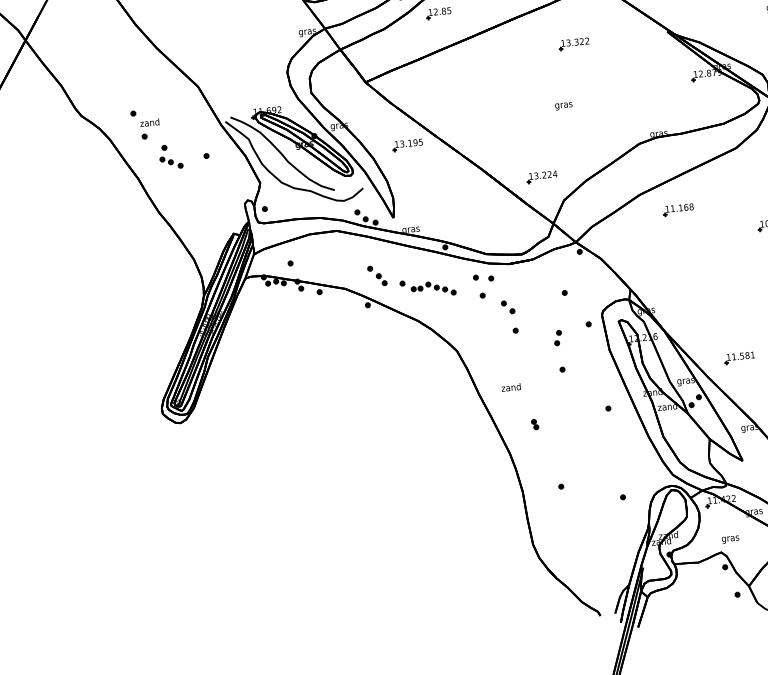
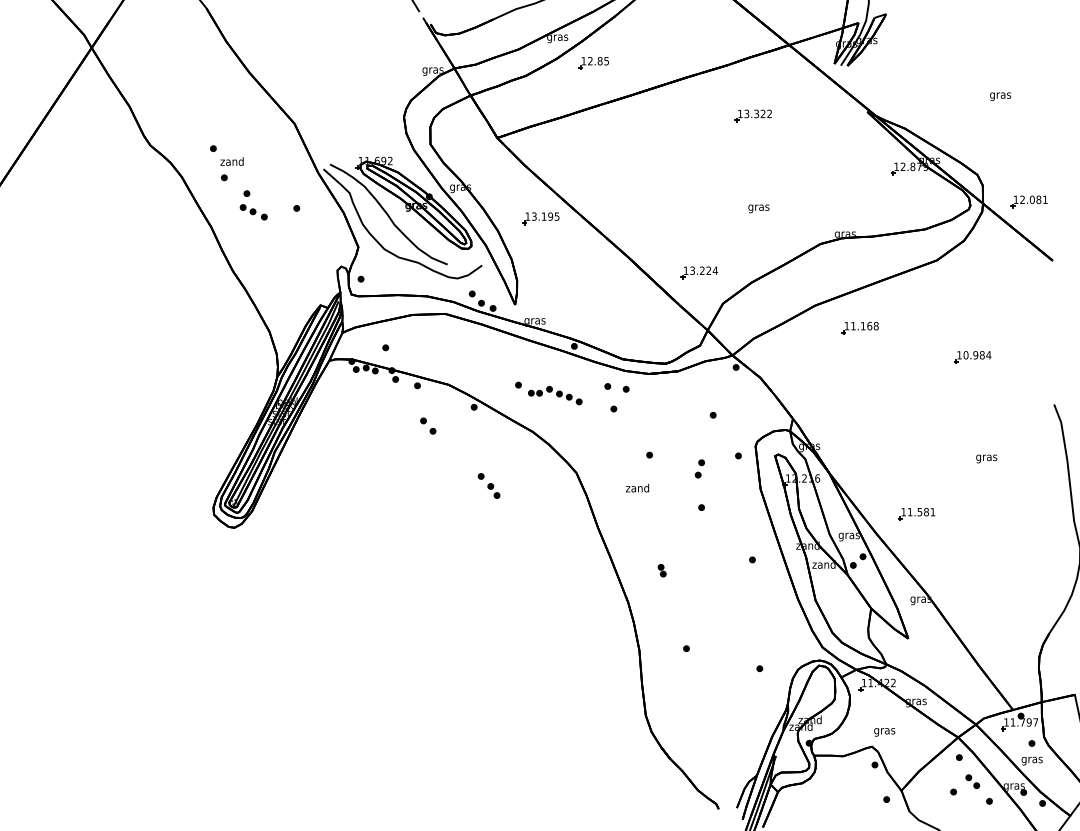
text: (563, 106) -> (758, 208), moved
part: (376, 275) -> (488, 485), moved
part: (508, 306) -> (428, 425), moved
text: (511, 386) -> (637, 487), moved

